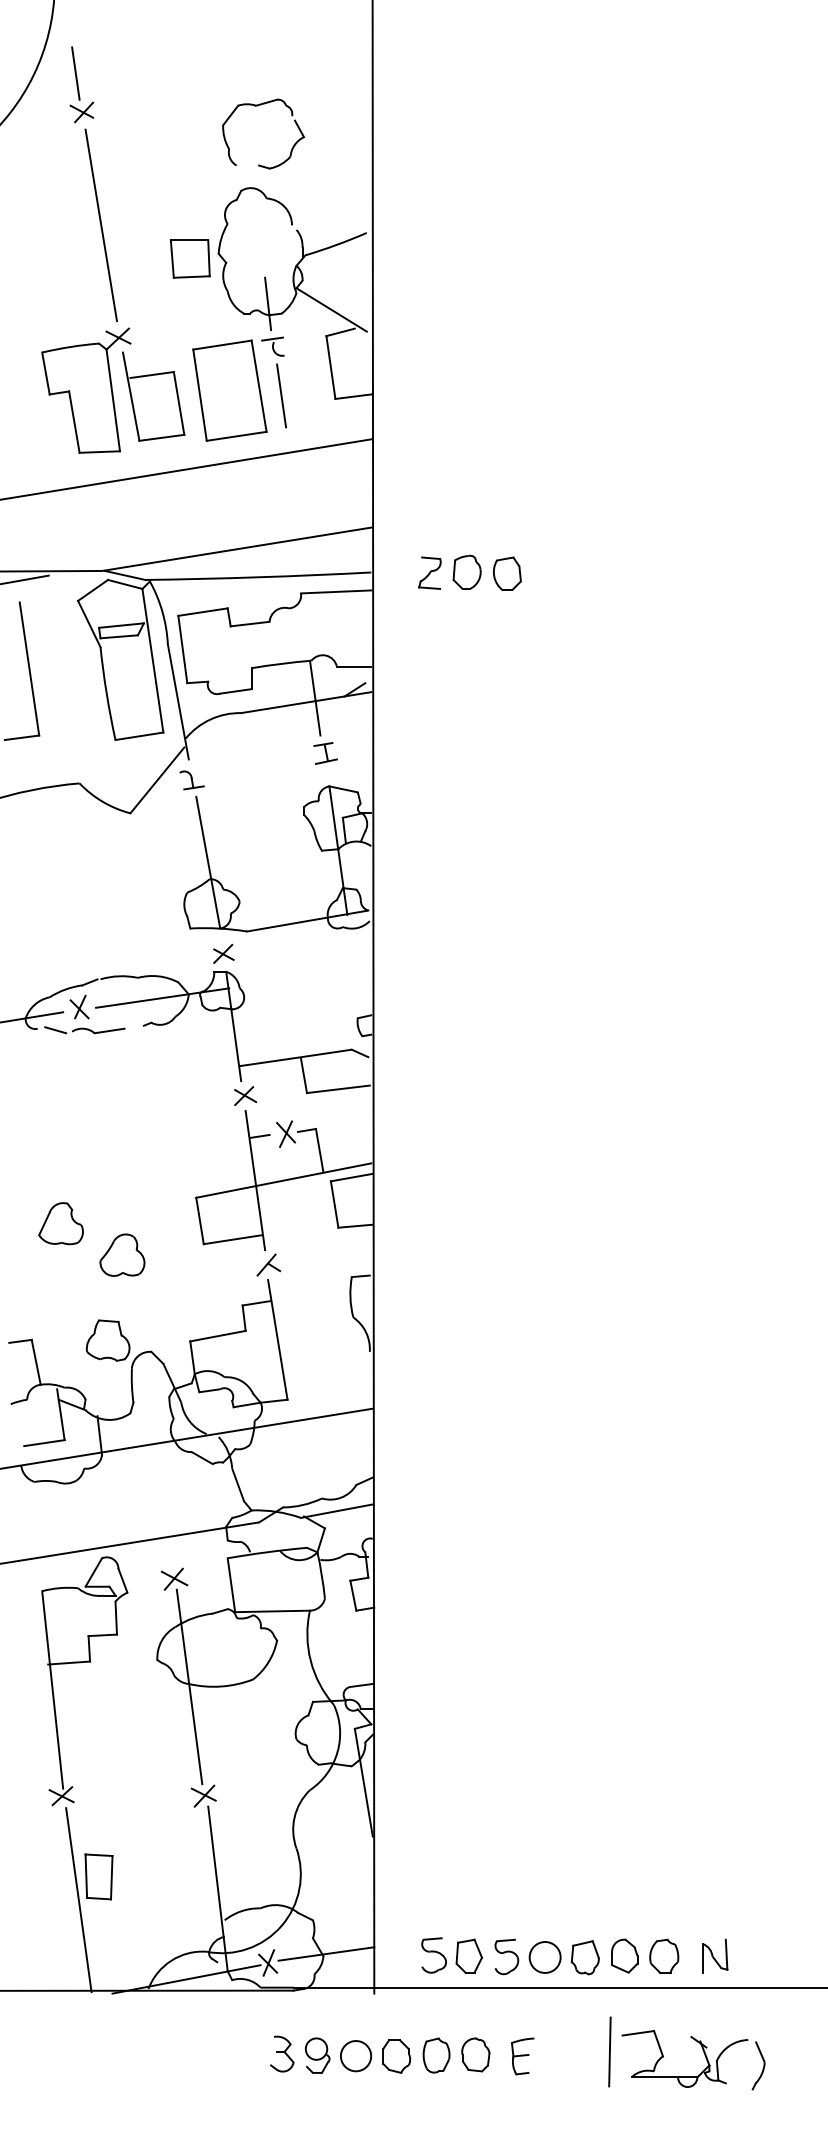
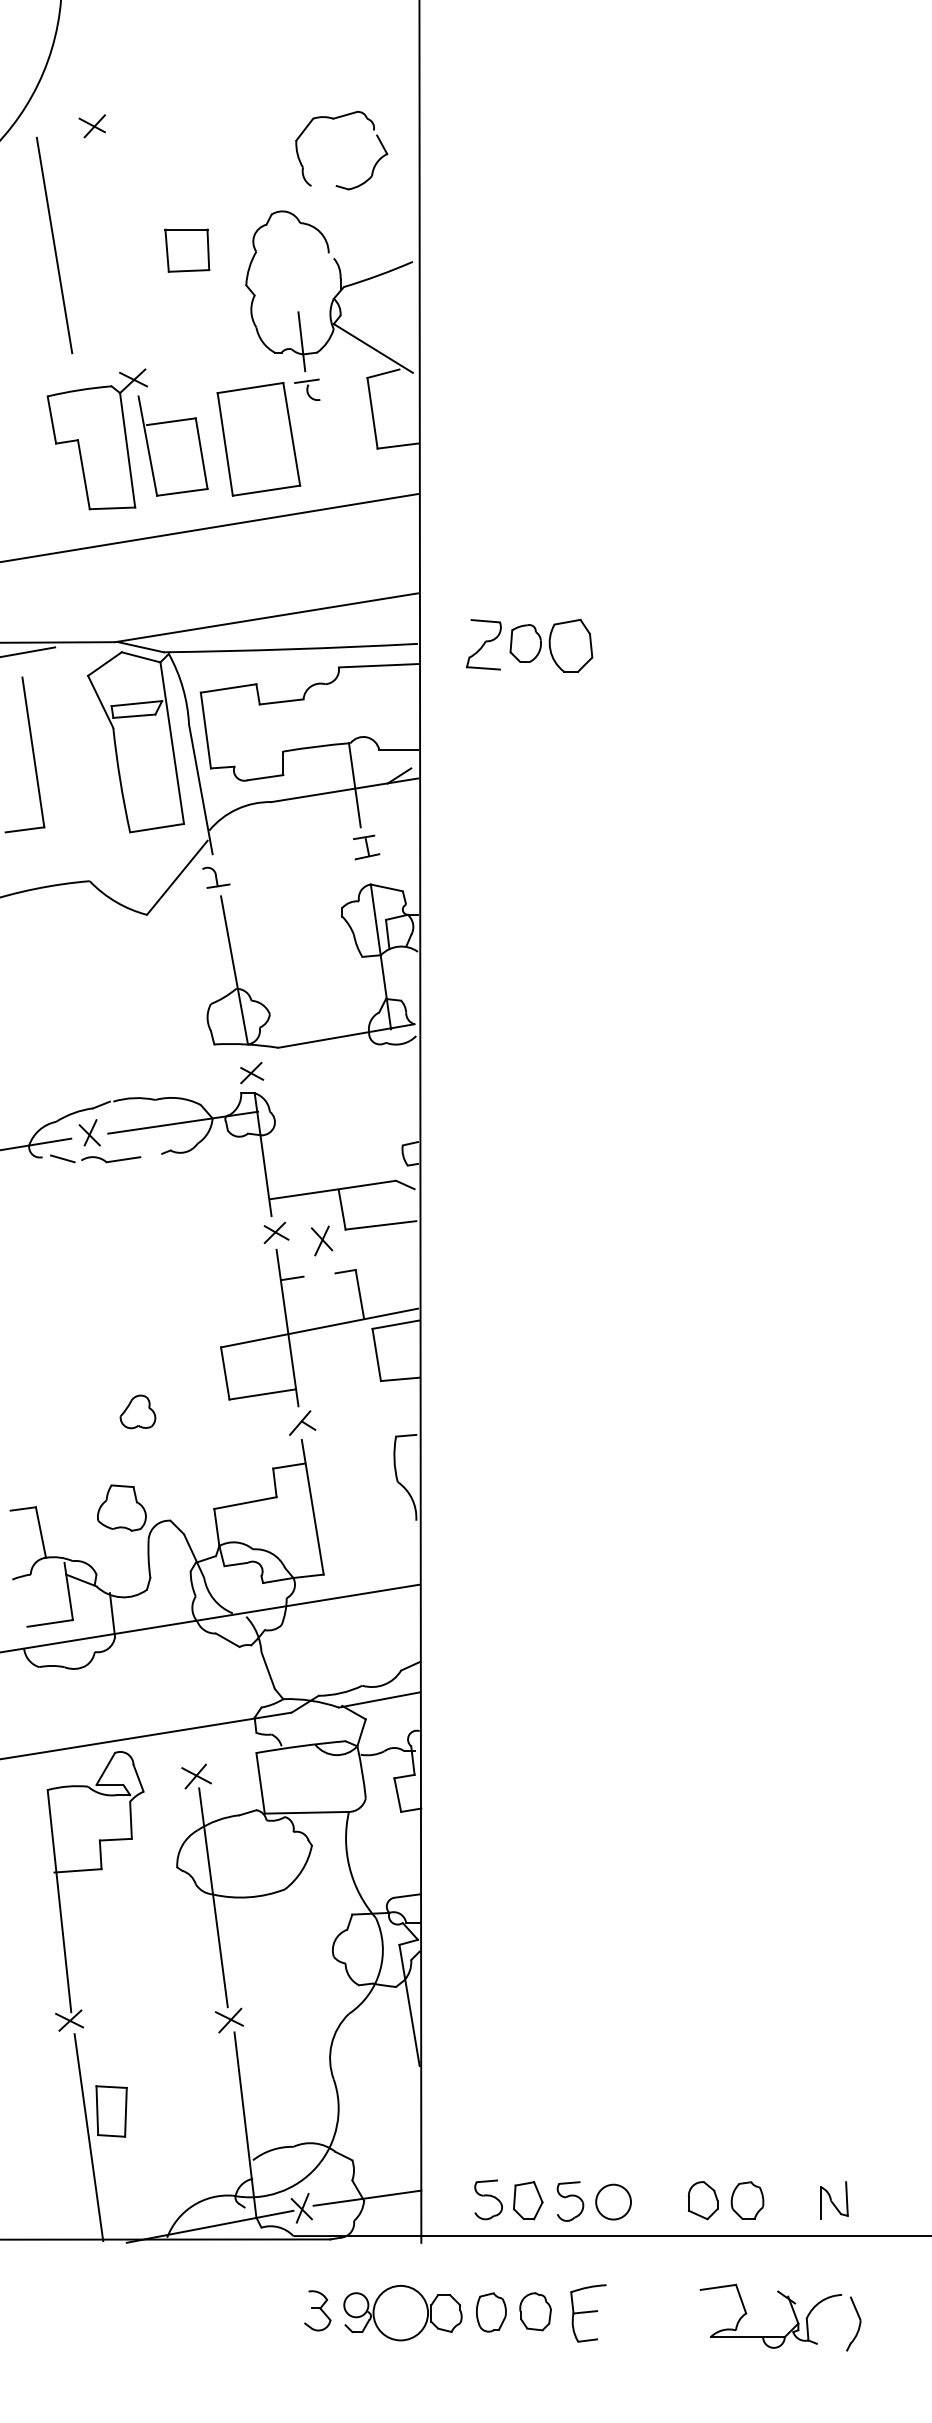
line: (75, 73) -> (85, 82), removed
part: (257, 106) -> (334, 119), moved
line: (100, 225) -> (53, 245), moved
part: (190, 258) -> (187, 250), moved
line: (281, 395) -> (316, 444), removed
part: (429, 572) -> (483, 643), size x1.4
part: (507, 573) -> (571, 645), size x1.4
part: (286, 1133) -> (322, 1240), moved
part: (60, 1223) -> (68, 1376), removed
part: (122, 1254) -> (138, 1411), size x0.7
part: (715, 1955) -> (834, 2199), moved
part: (584, 1957) -> (657, 2202), removed
line: (609, 2051) -> (685, 2307), removed
circle: (355, 2056) -> (400, 2313), size x1.6
part: (522, 2056) -> (588, 2313), size x1.4

